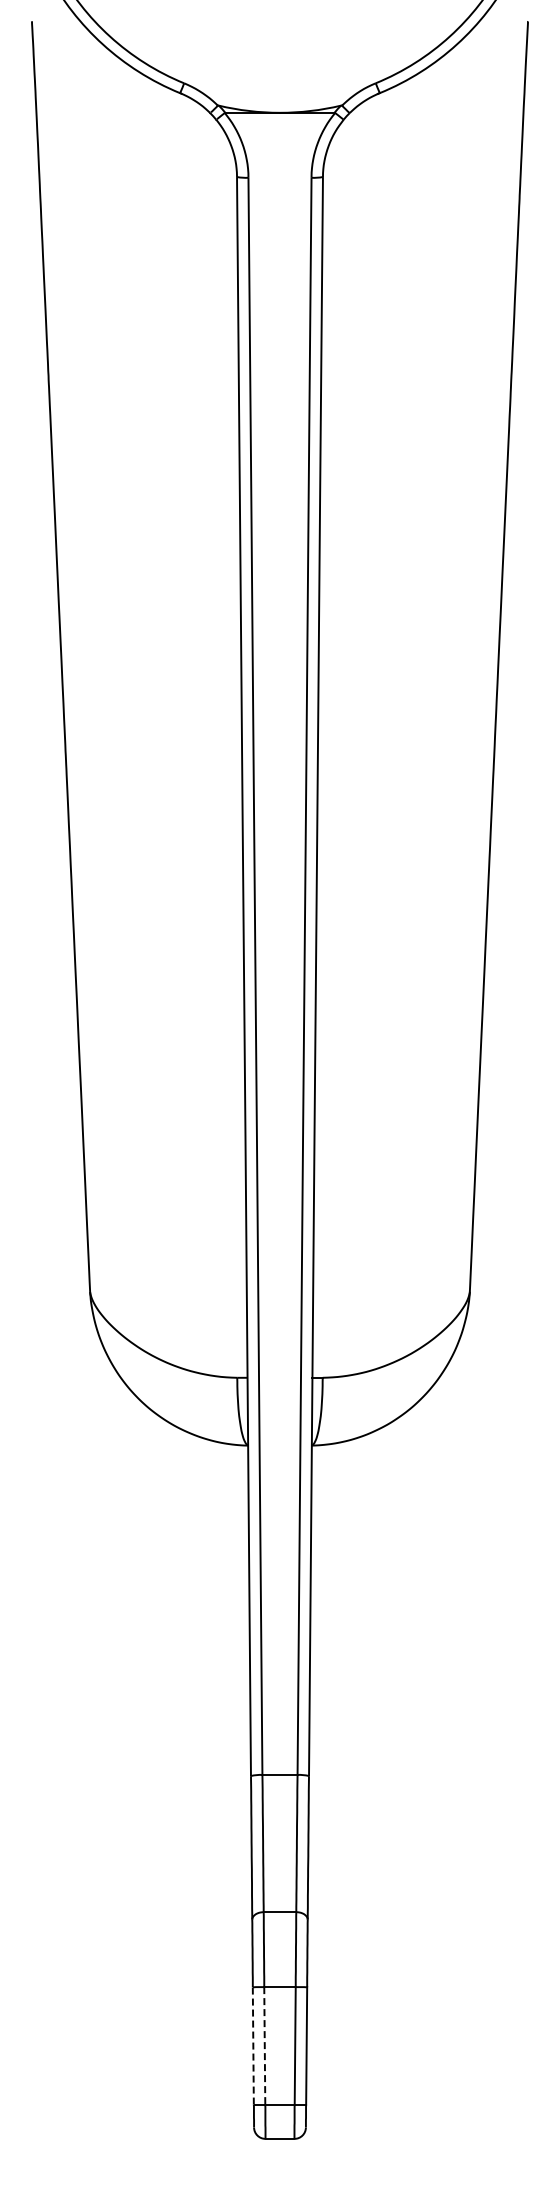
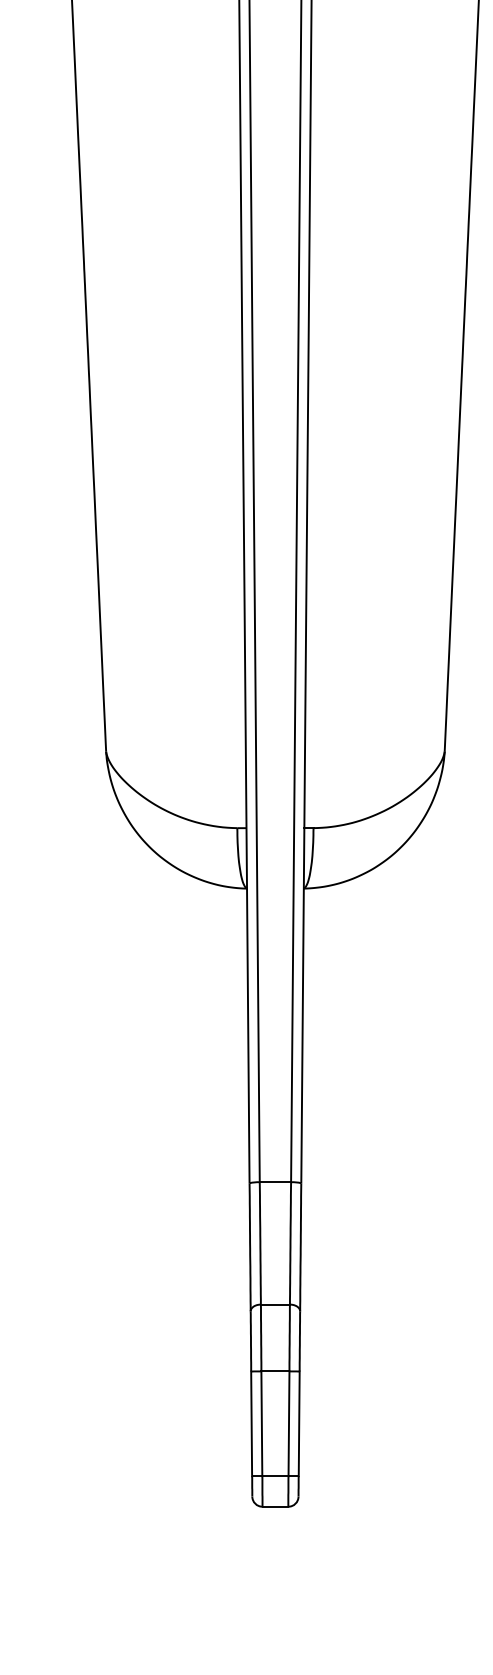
line: (253, 2045) -> (251, 1423), dashed -> solid
line: (264, 2045) -> (261, 1423), dashed -> solid

